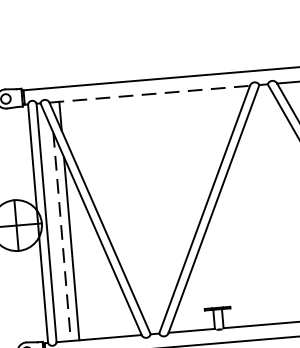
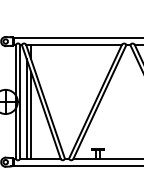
line: (150, 95) -> (74, 45), dashed -> solid
line: (61, 237) -> (26, 109), dashed -> solid

